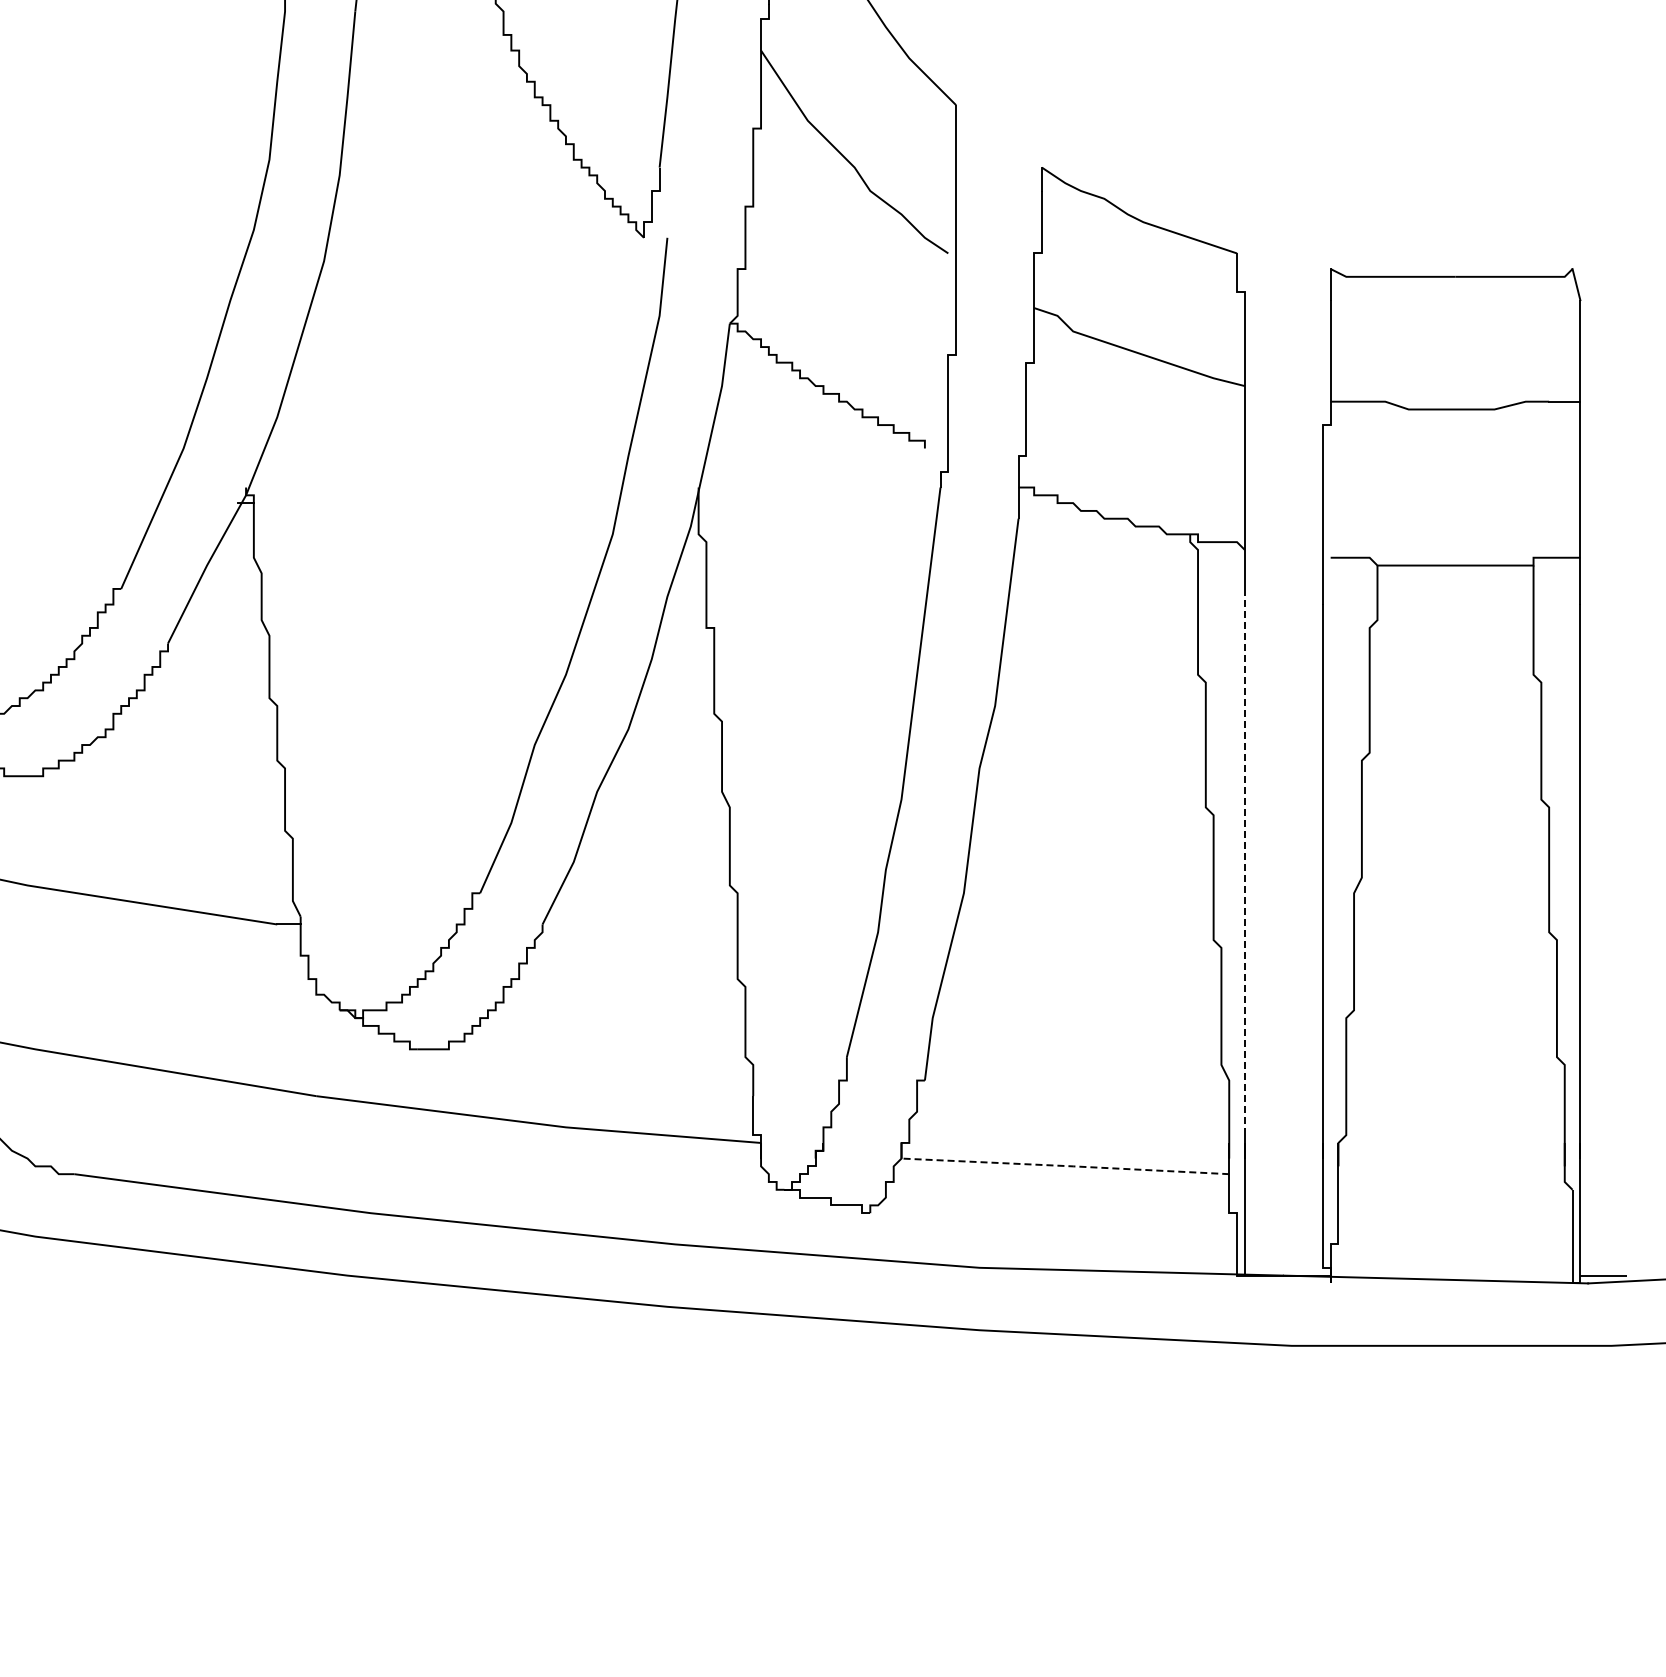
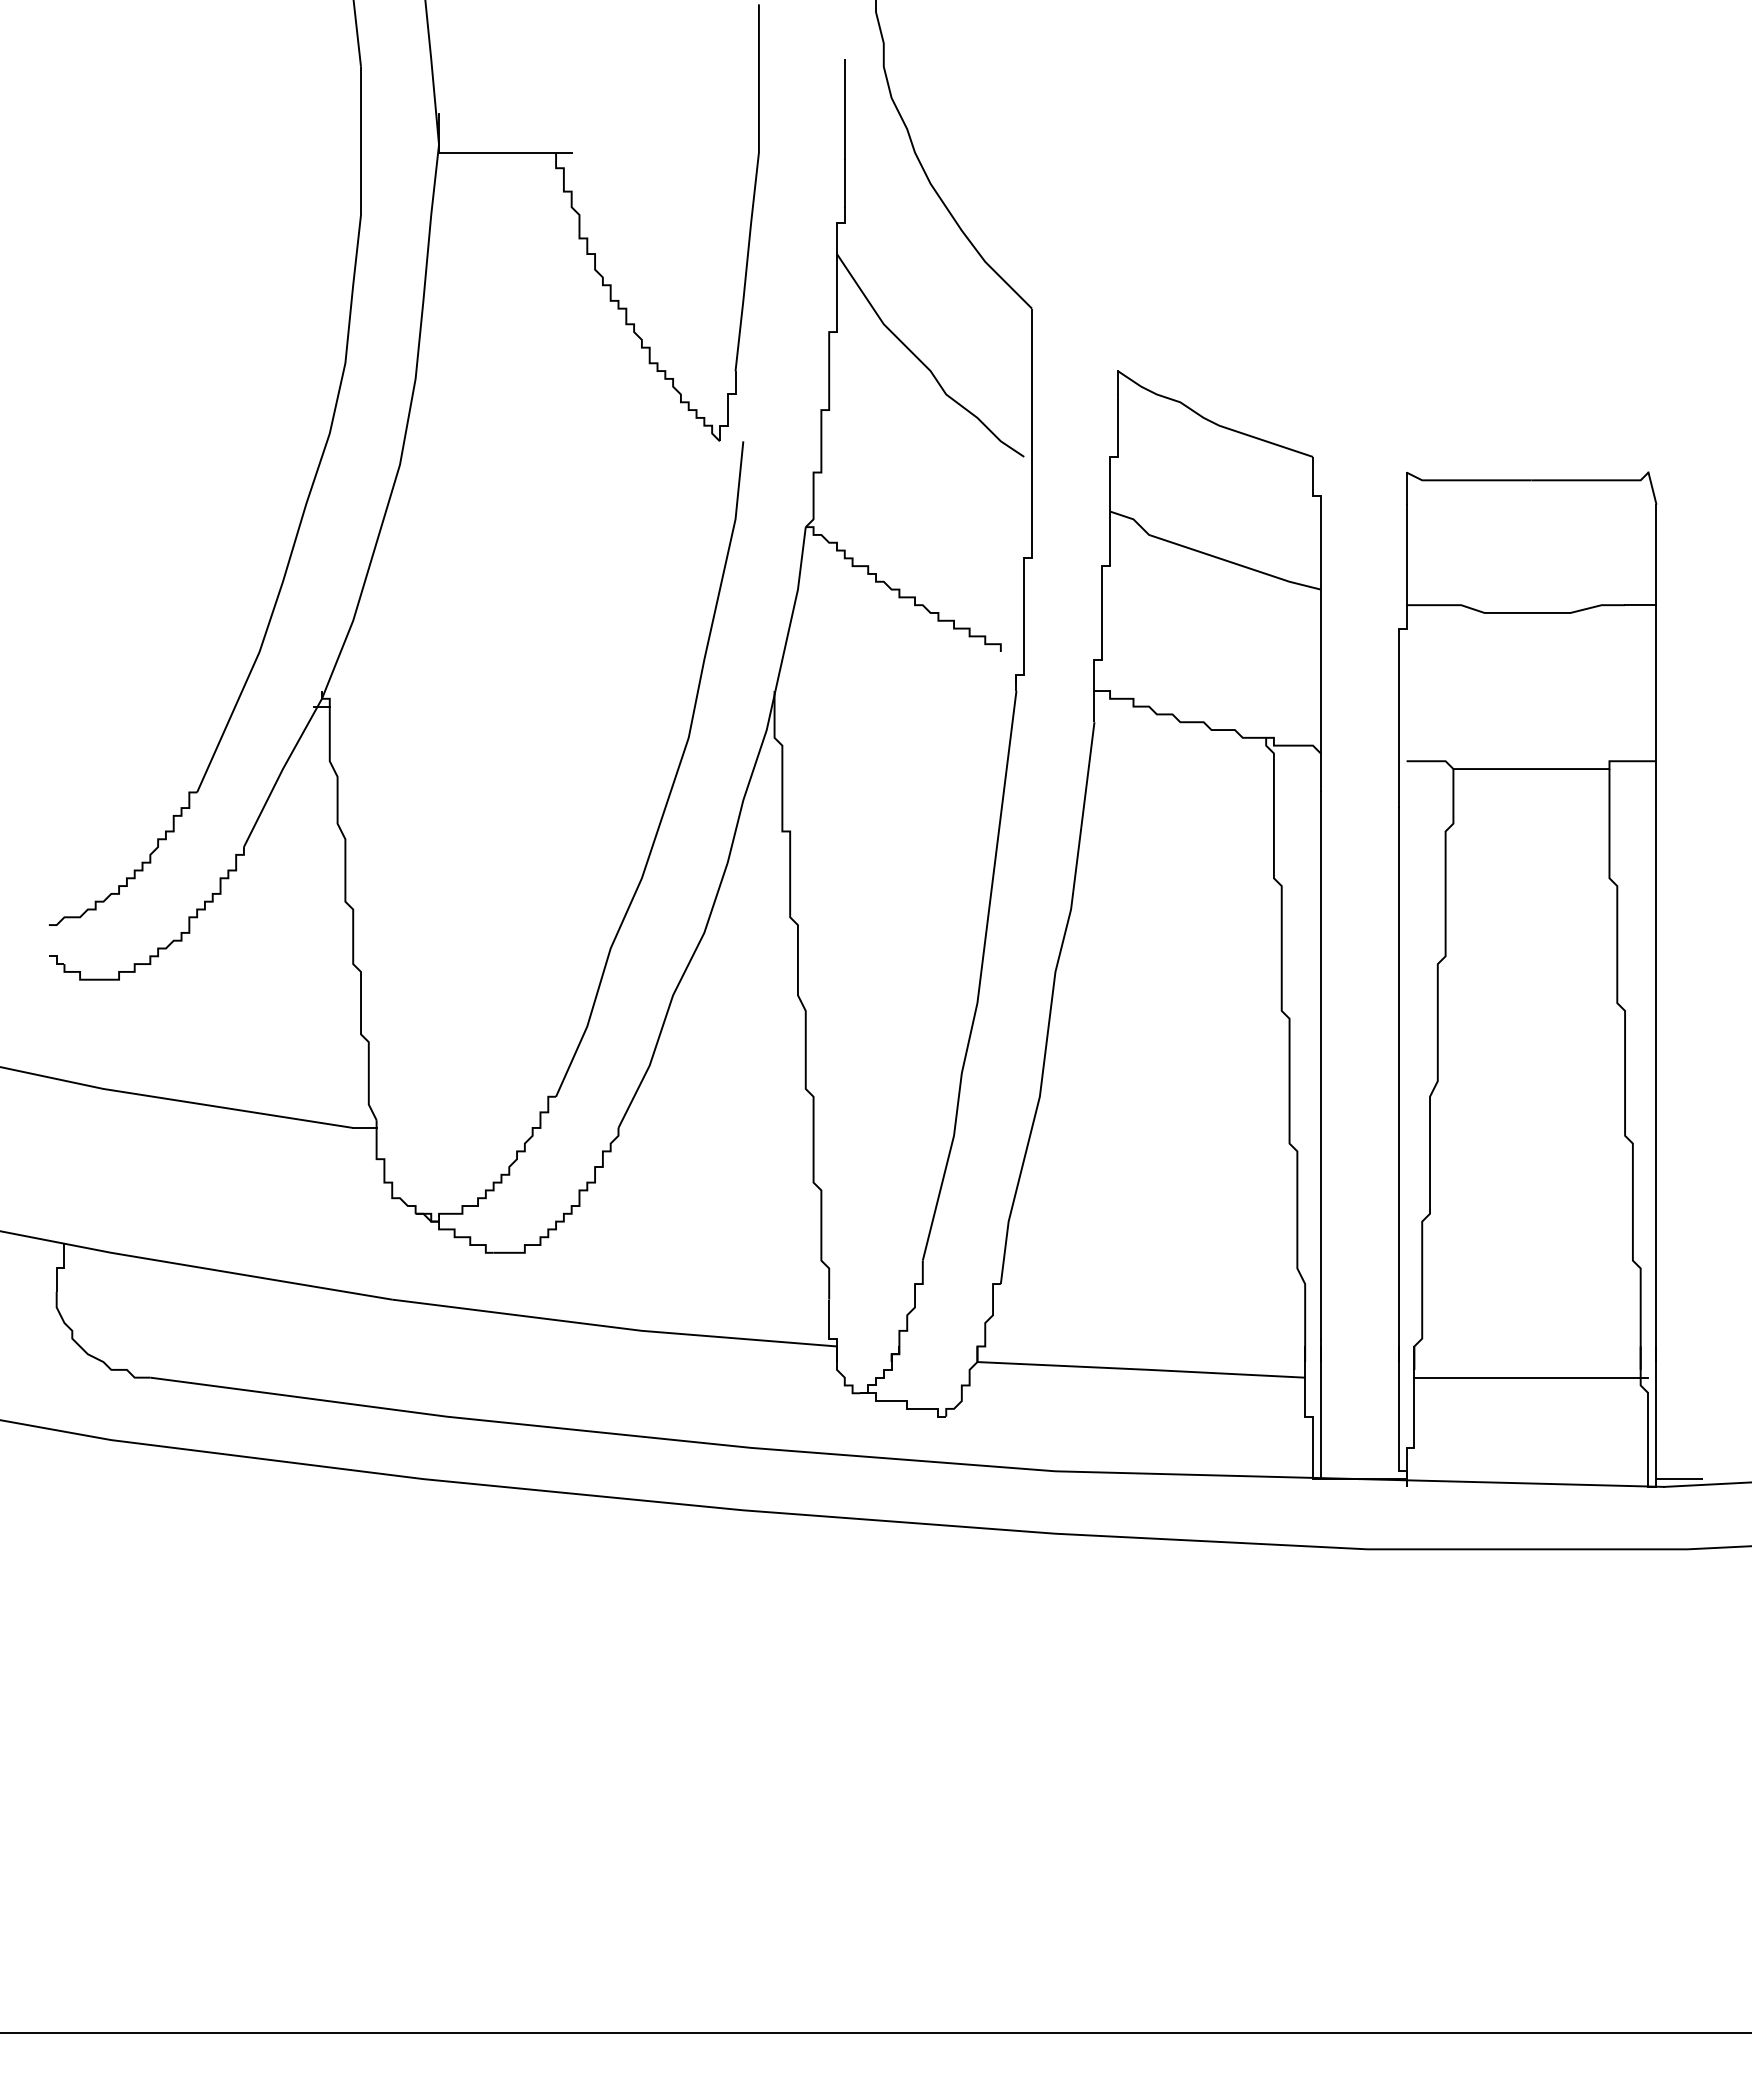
line: (1244, 863) -> (1320, 1066), dashed -> solid
line: (1066, 1166) -> (1142, 1369), dashed -> solid
line: (1455, 1174) -> (1531, 1377), added

